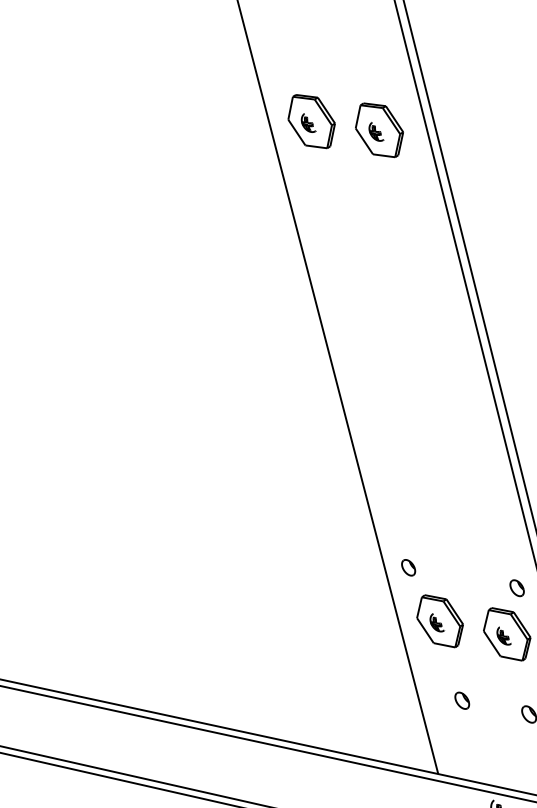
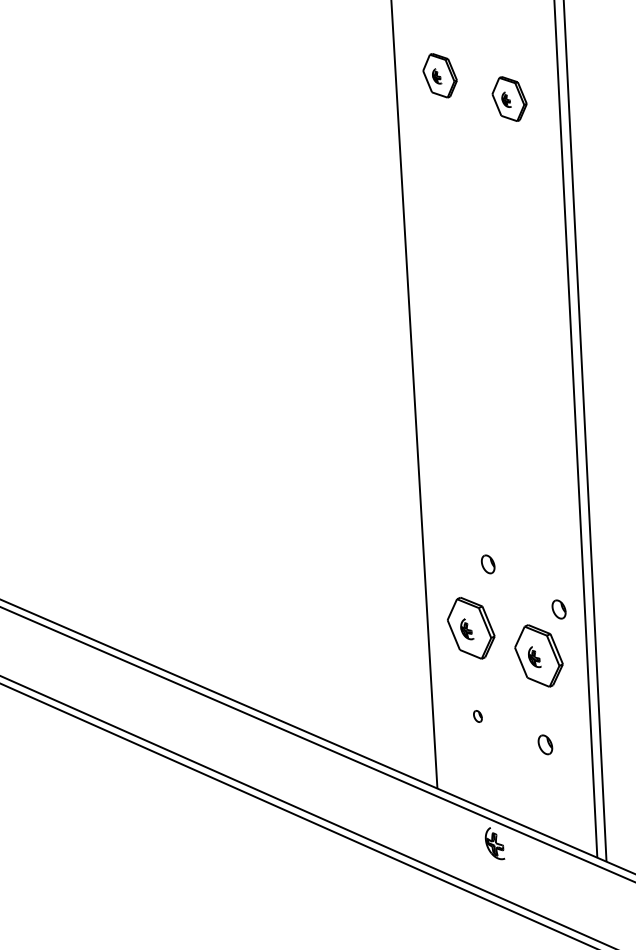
part: (311, 121) -> (439, 75), size x0.7
part: (379, 129) -> (509, 98), size x0.7
part: (407, 567) -> (487, 564), moved
part: (461, 700) -> (477, 716), size x0.6

